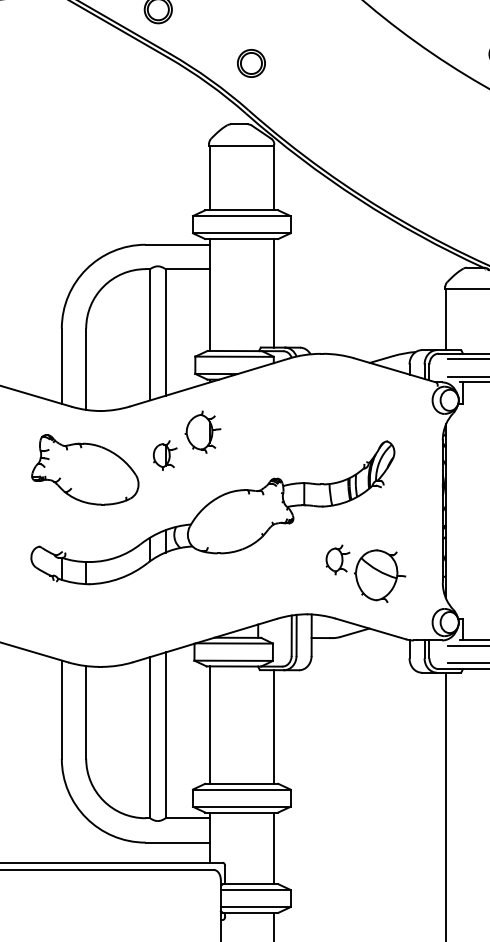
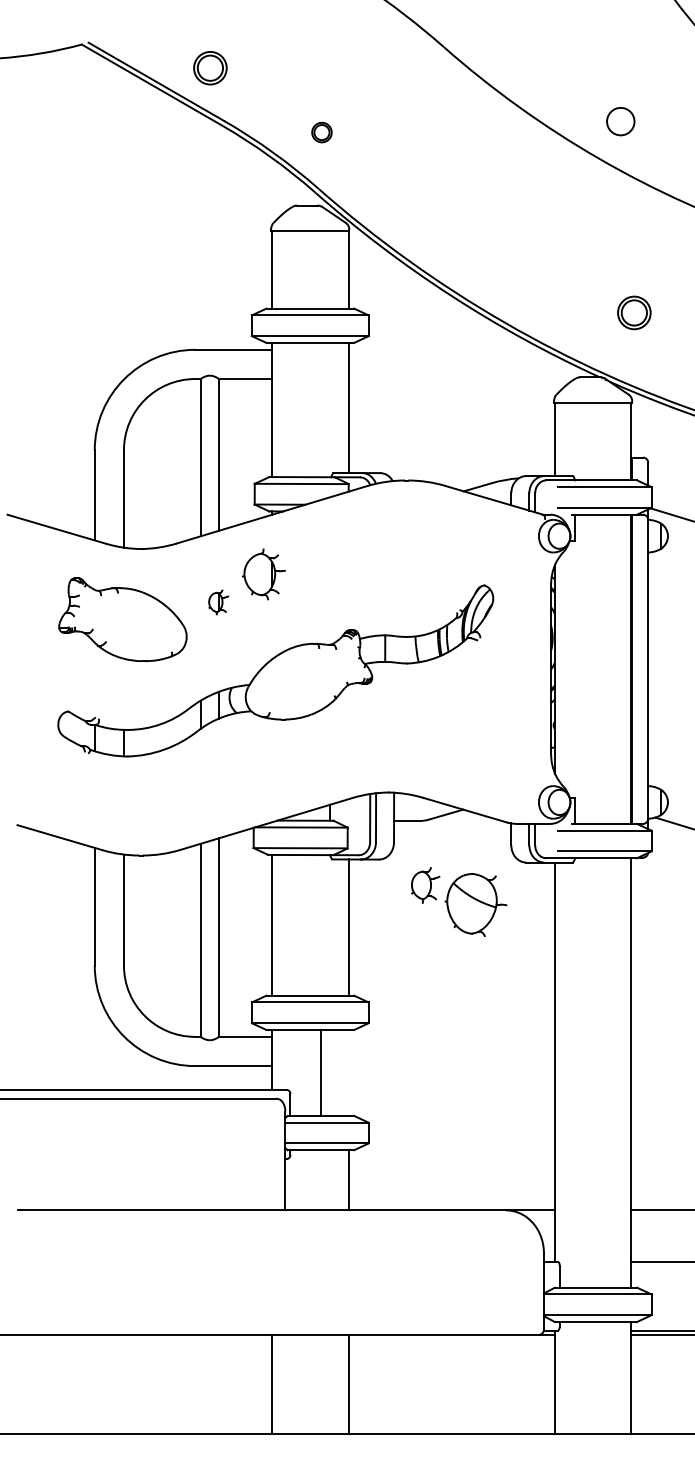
part: (251, 63) -> (321, 132), size x0.6
part: (165, 455) -> (218, 602), size x0.7
part: (366, 573) -> (459, 901), moved
line: (273, 847) -> (320, 1072), moved

